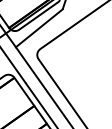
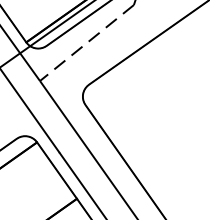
line: (38, 28) -> (85, 43), solid -> dashed

